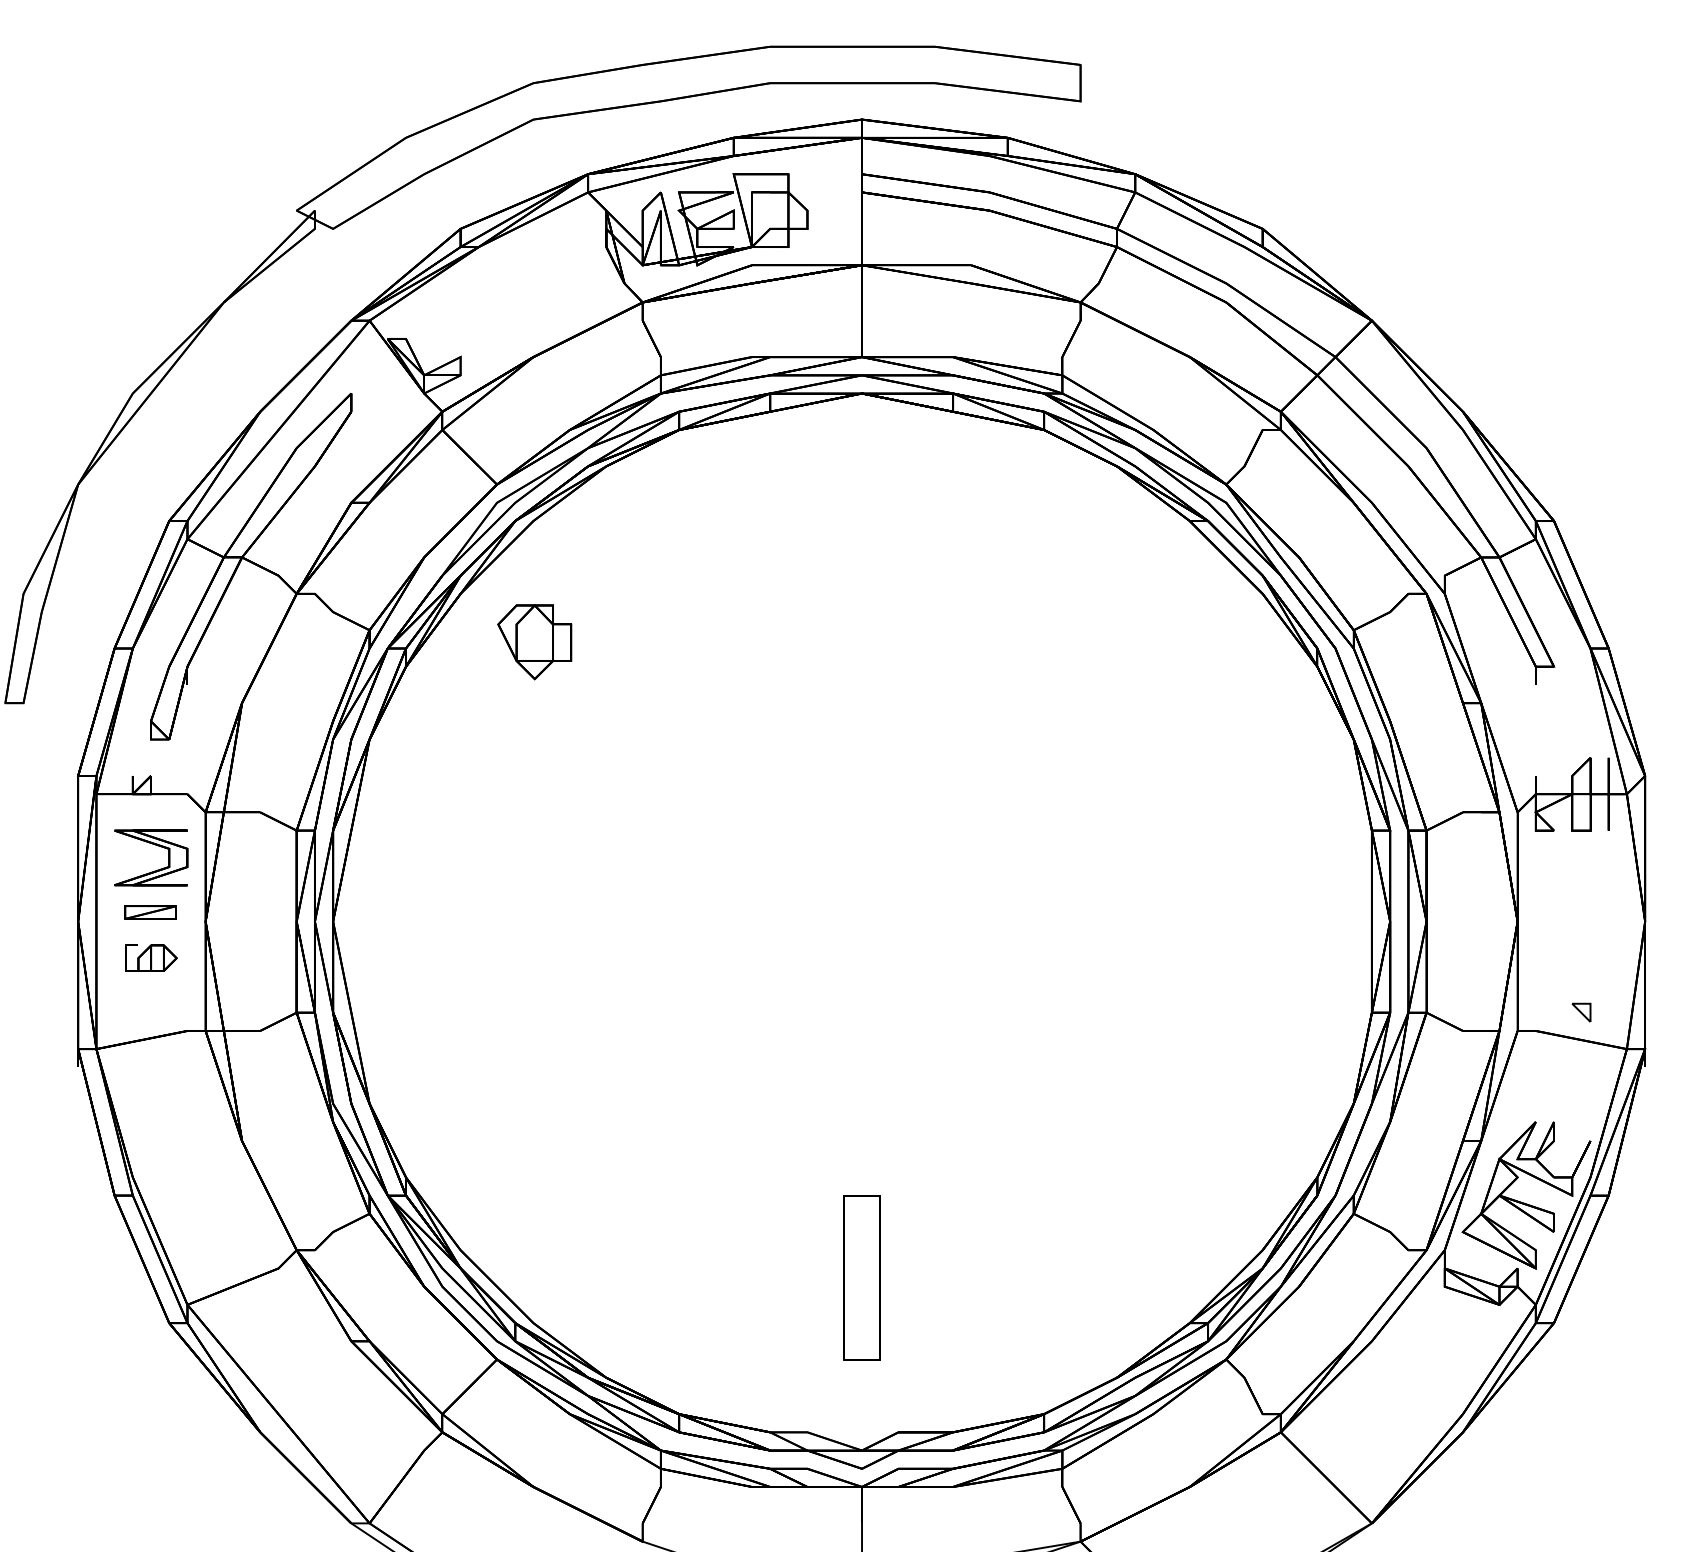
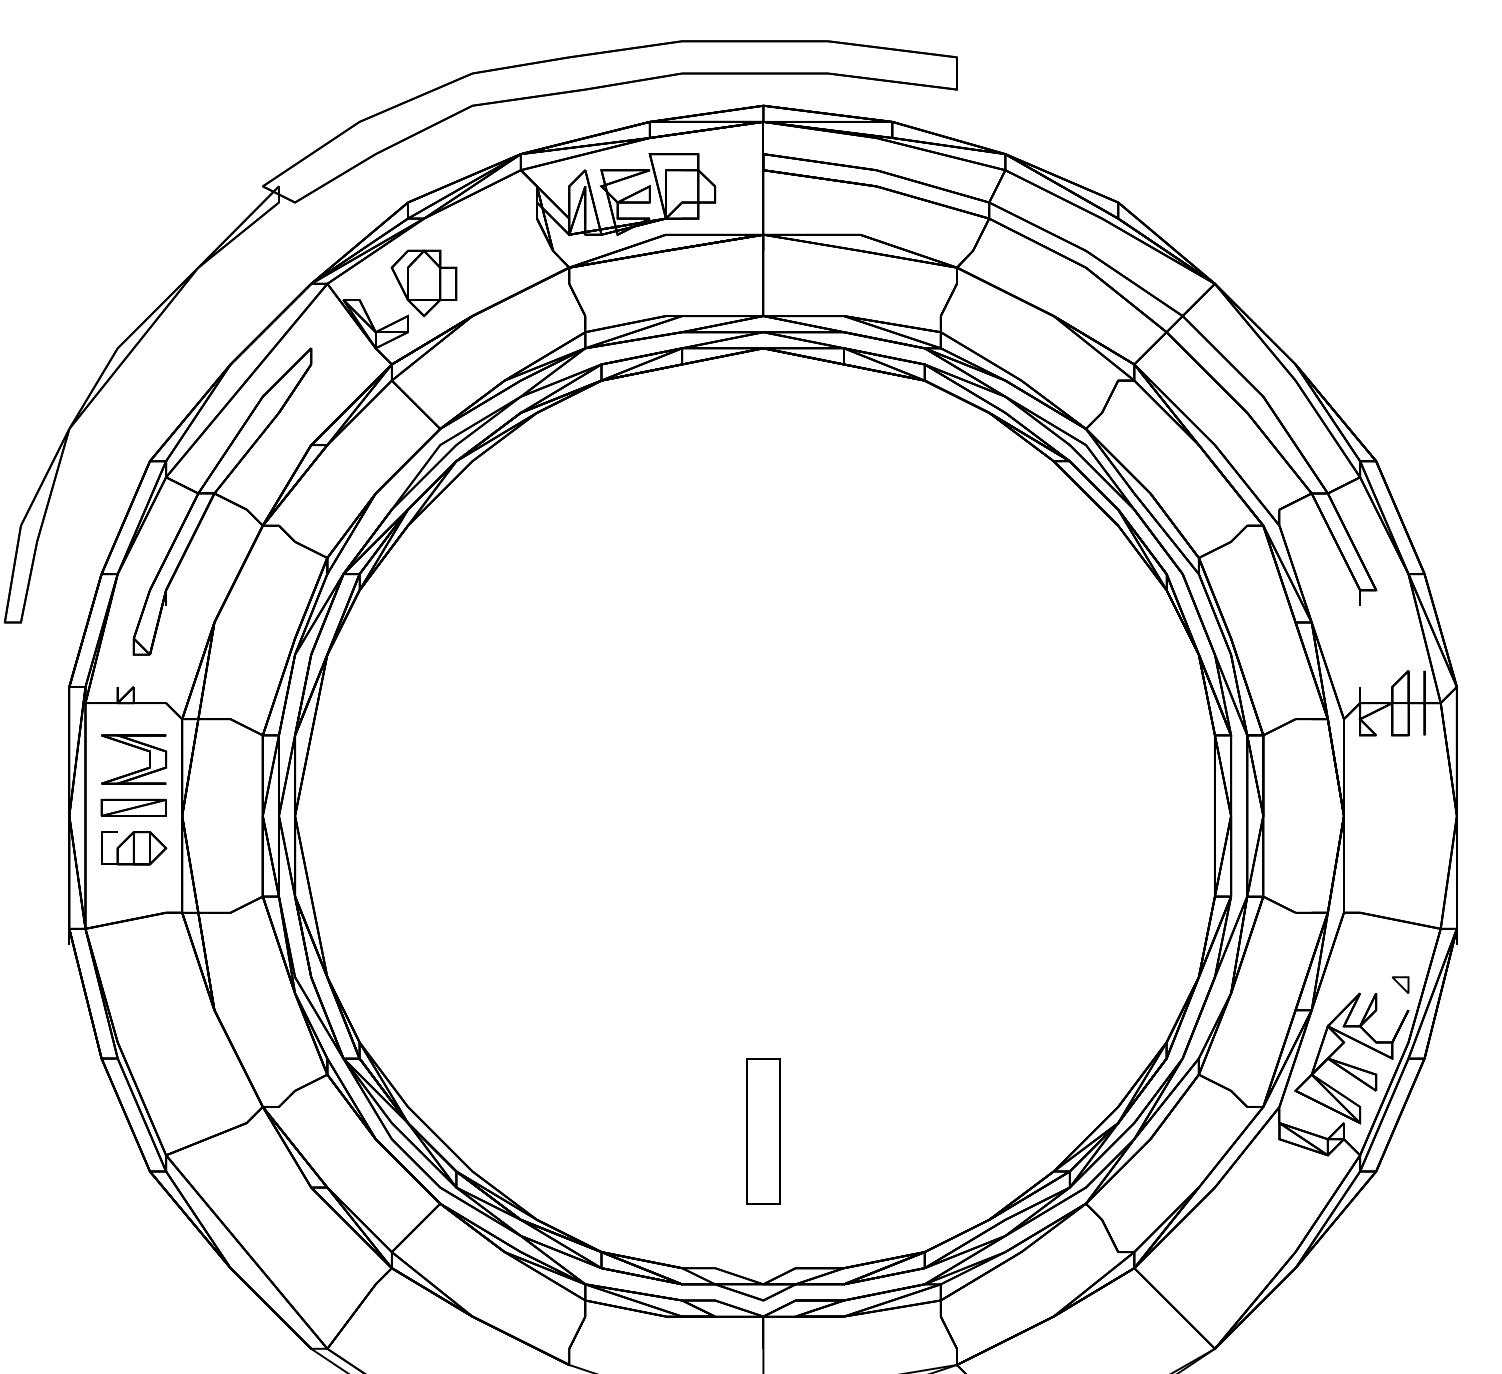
part: (534, 642) -> (423, 283), moved
part: (150, 912) -> (133, 807), size x1.43
part: (151, 958) -> (134, 848), size x1.43
part: (1581, 1012) -> (1400, 984), moved

